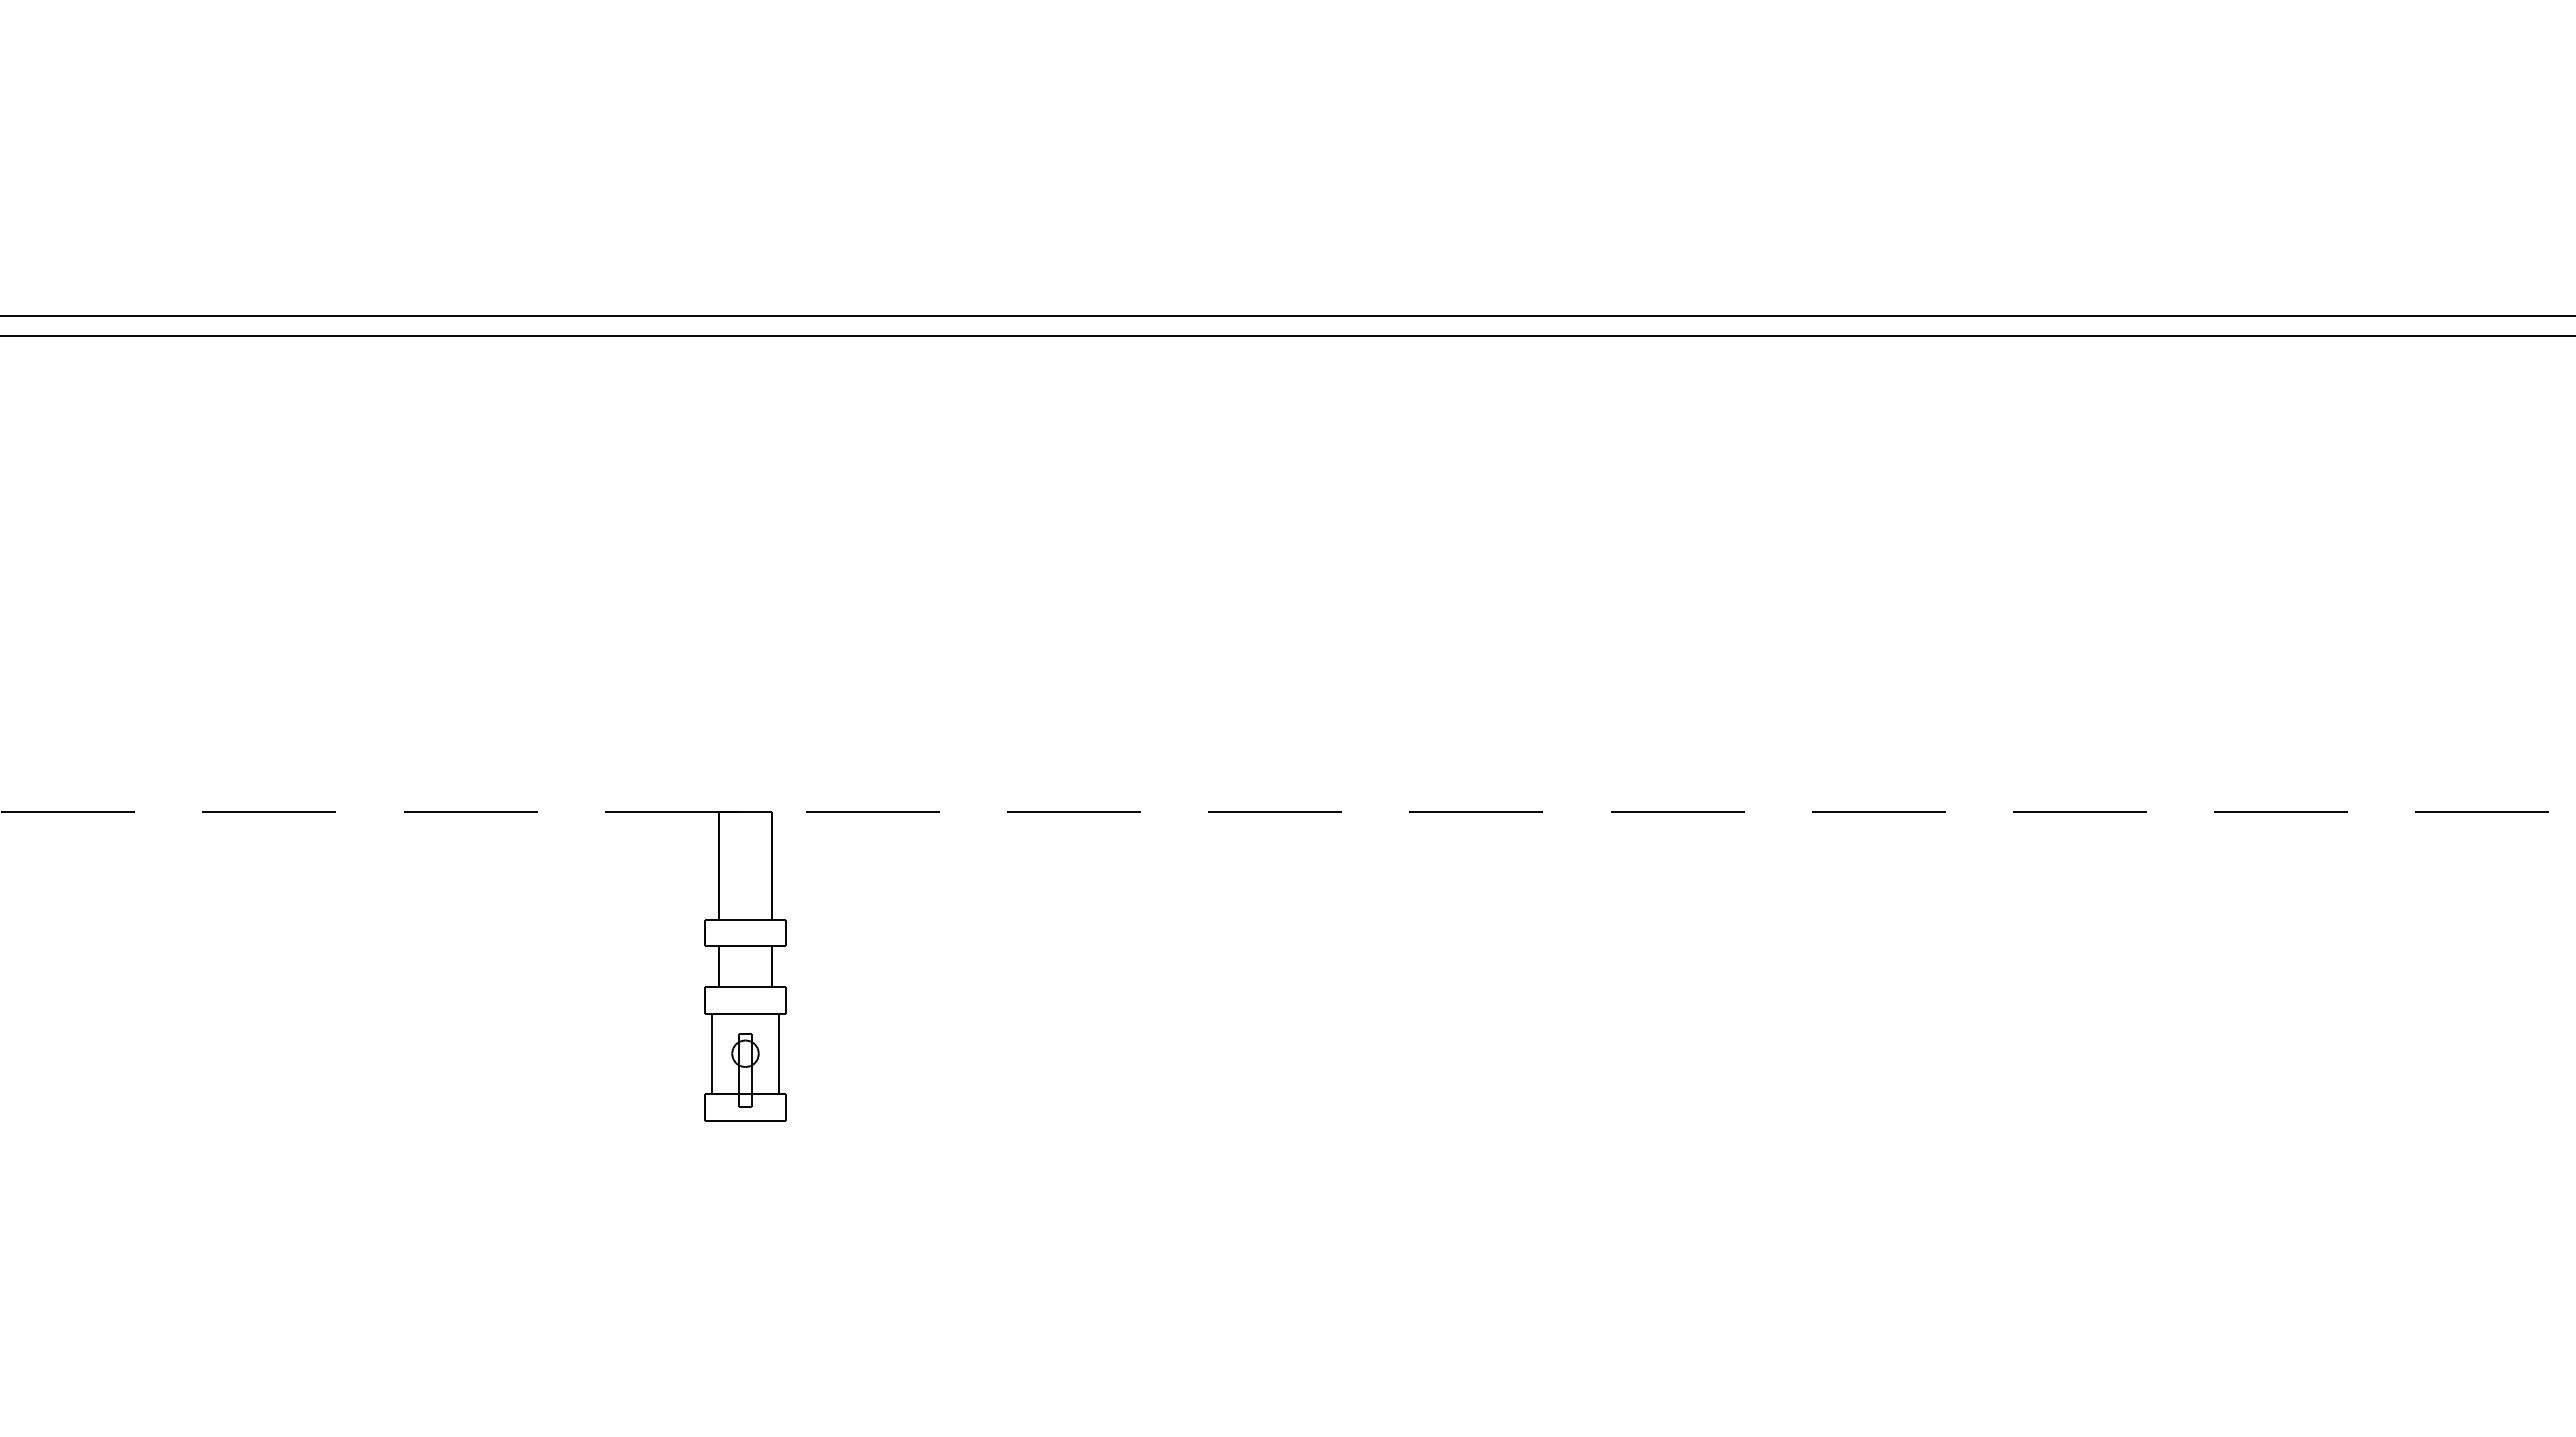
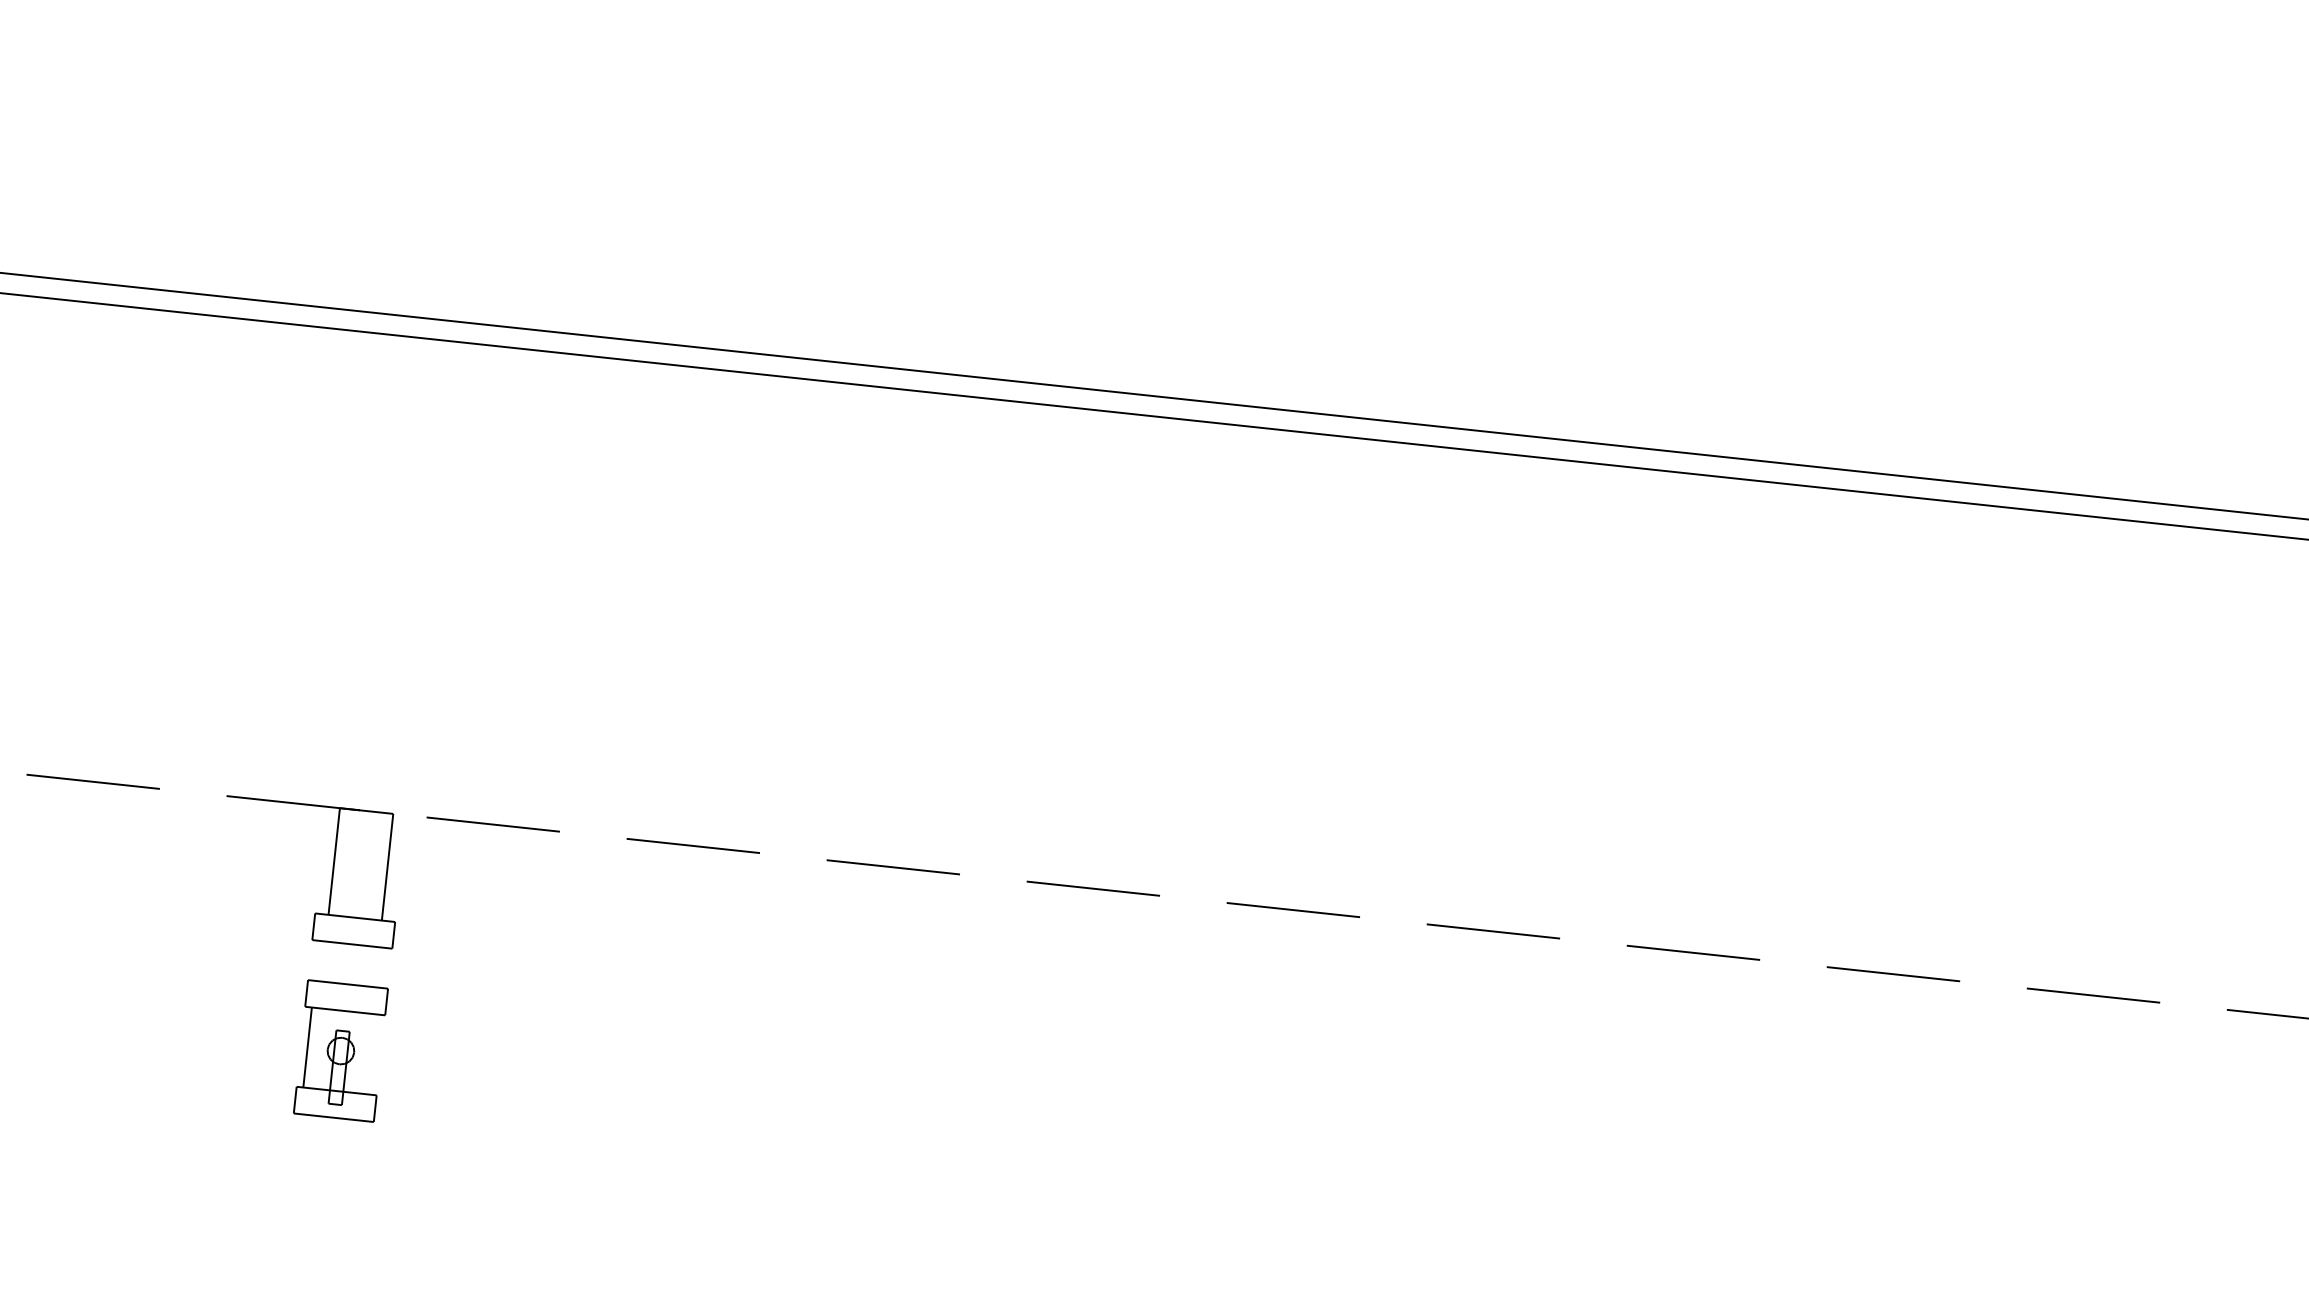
line: (718, 966) -> (323, 961), removed
line: (772, 966) -> (377, 967), removed
line: (779, 1053) -> (374, 1054), removed

